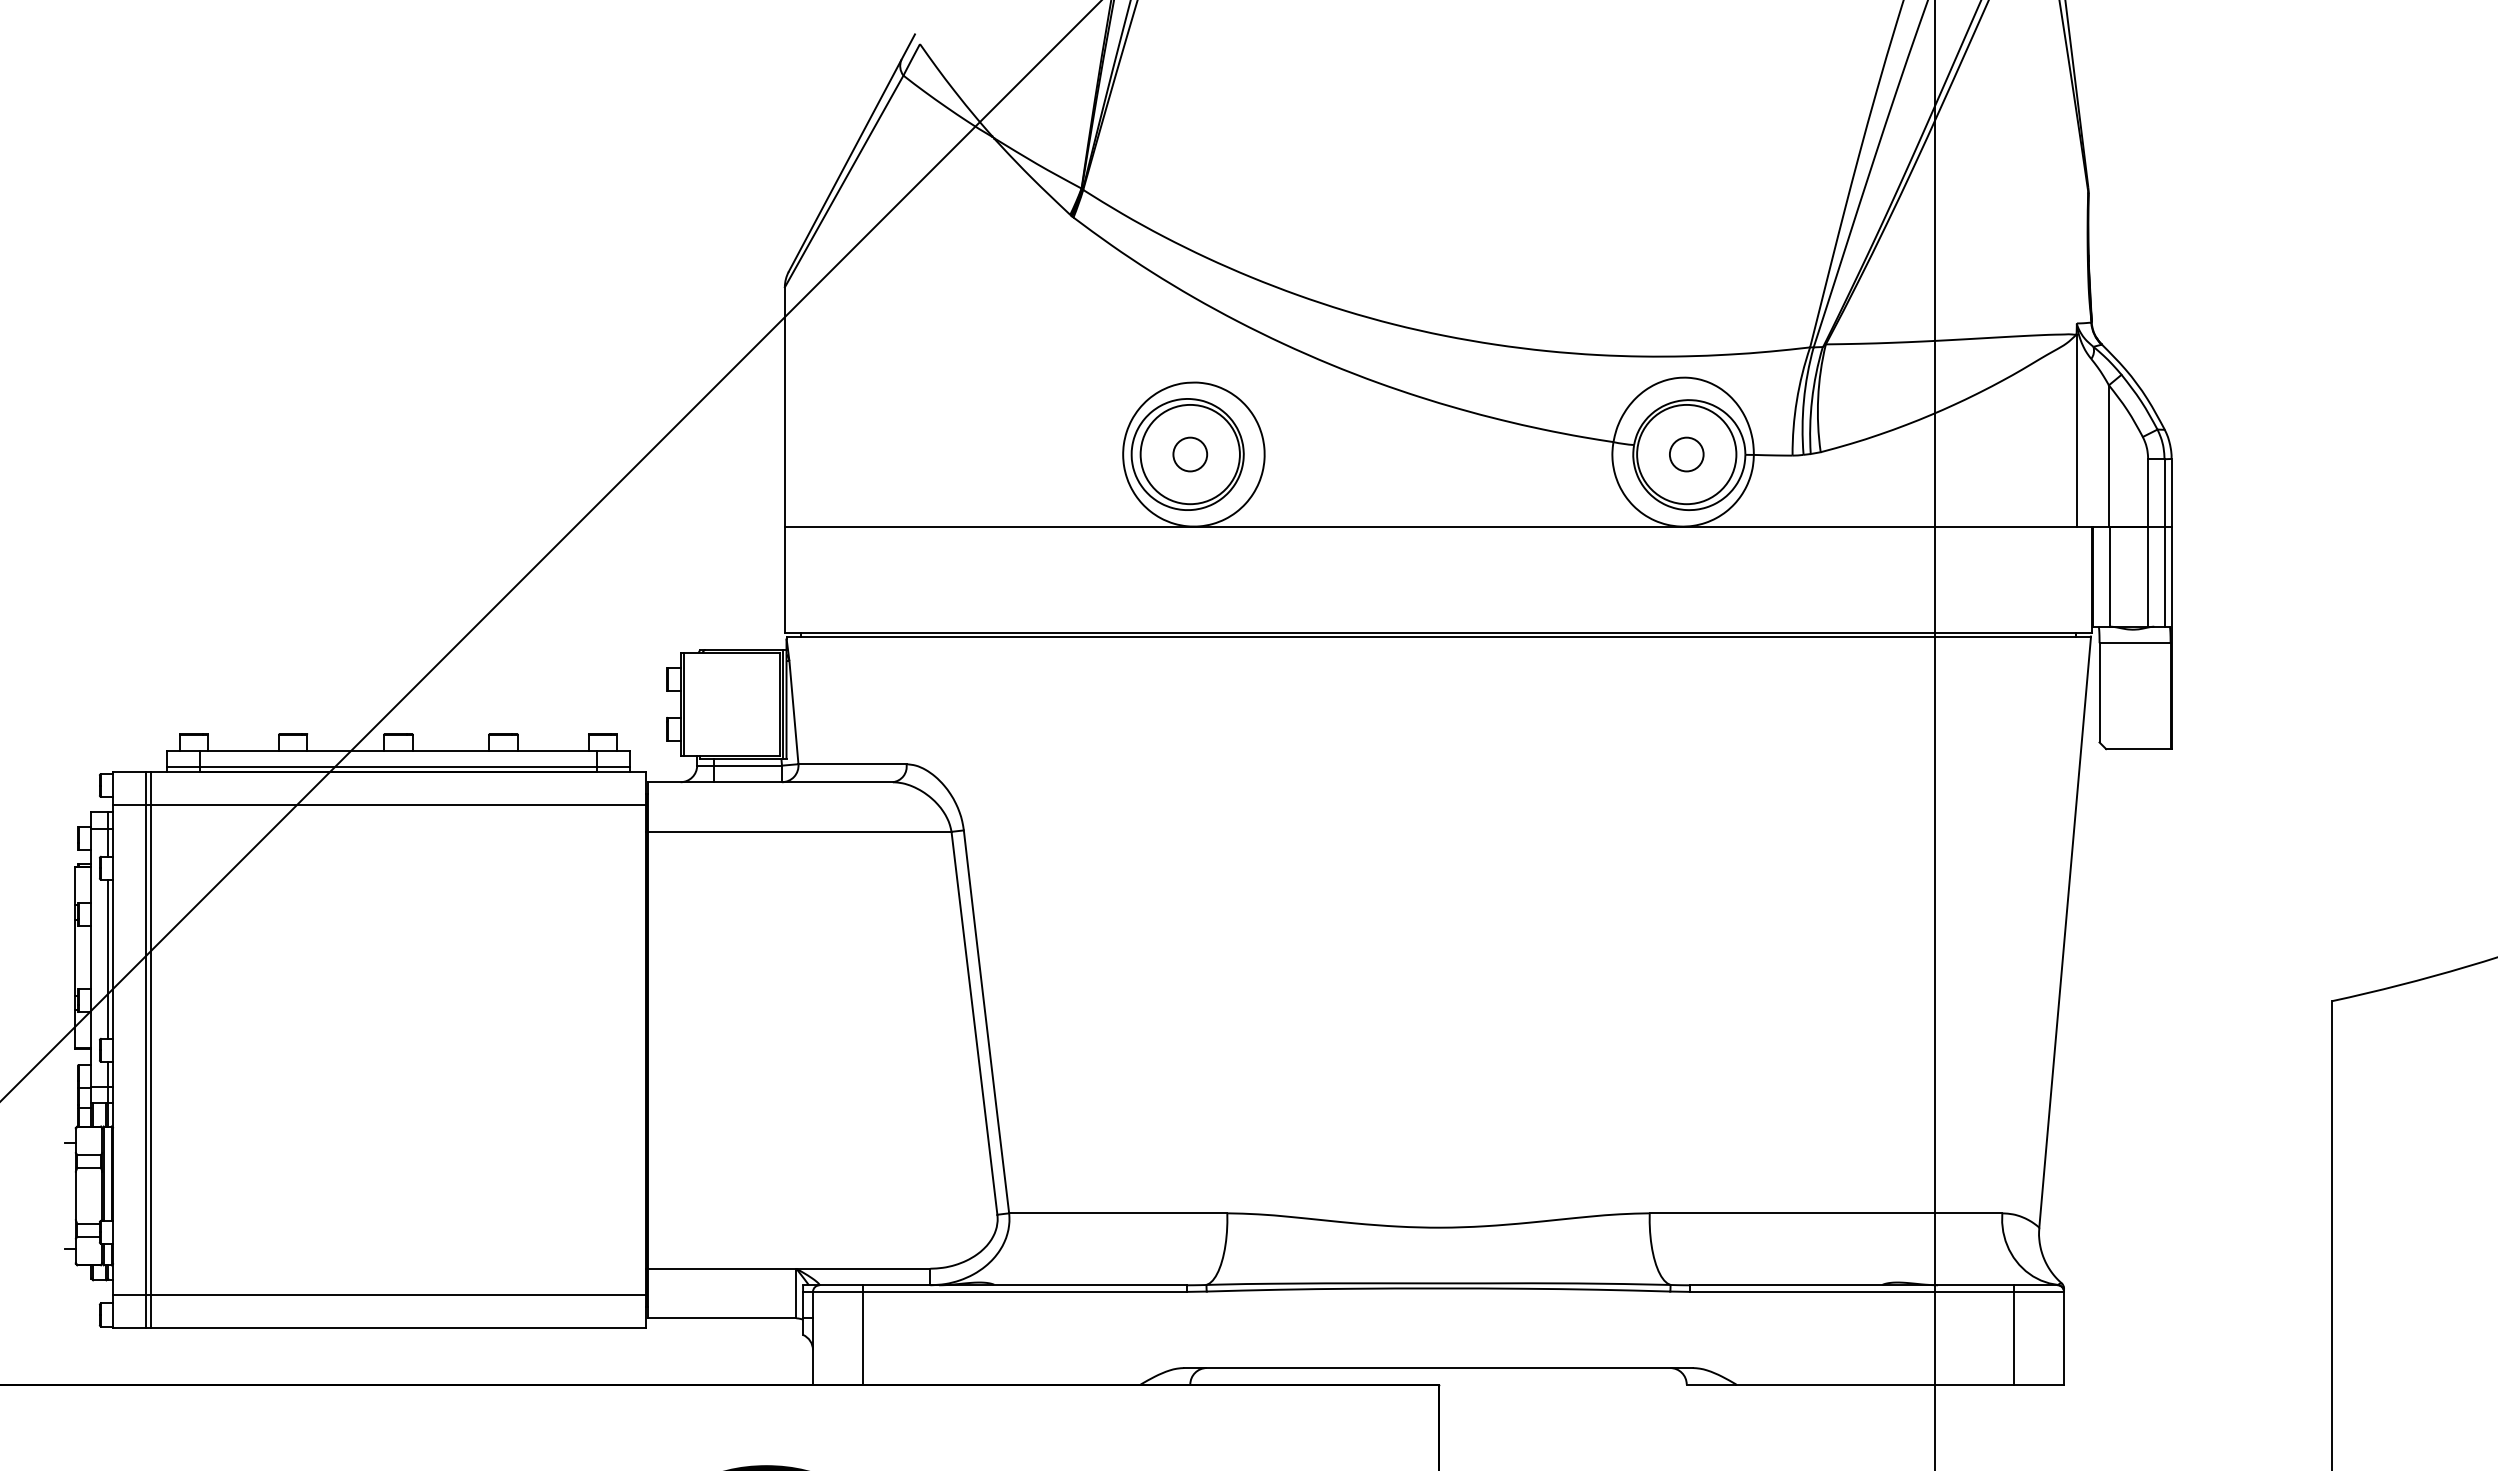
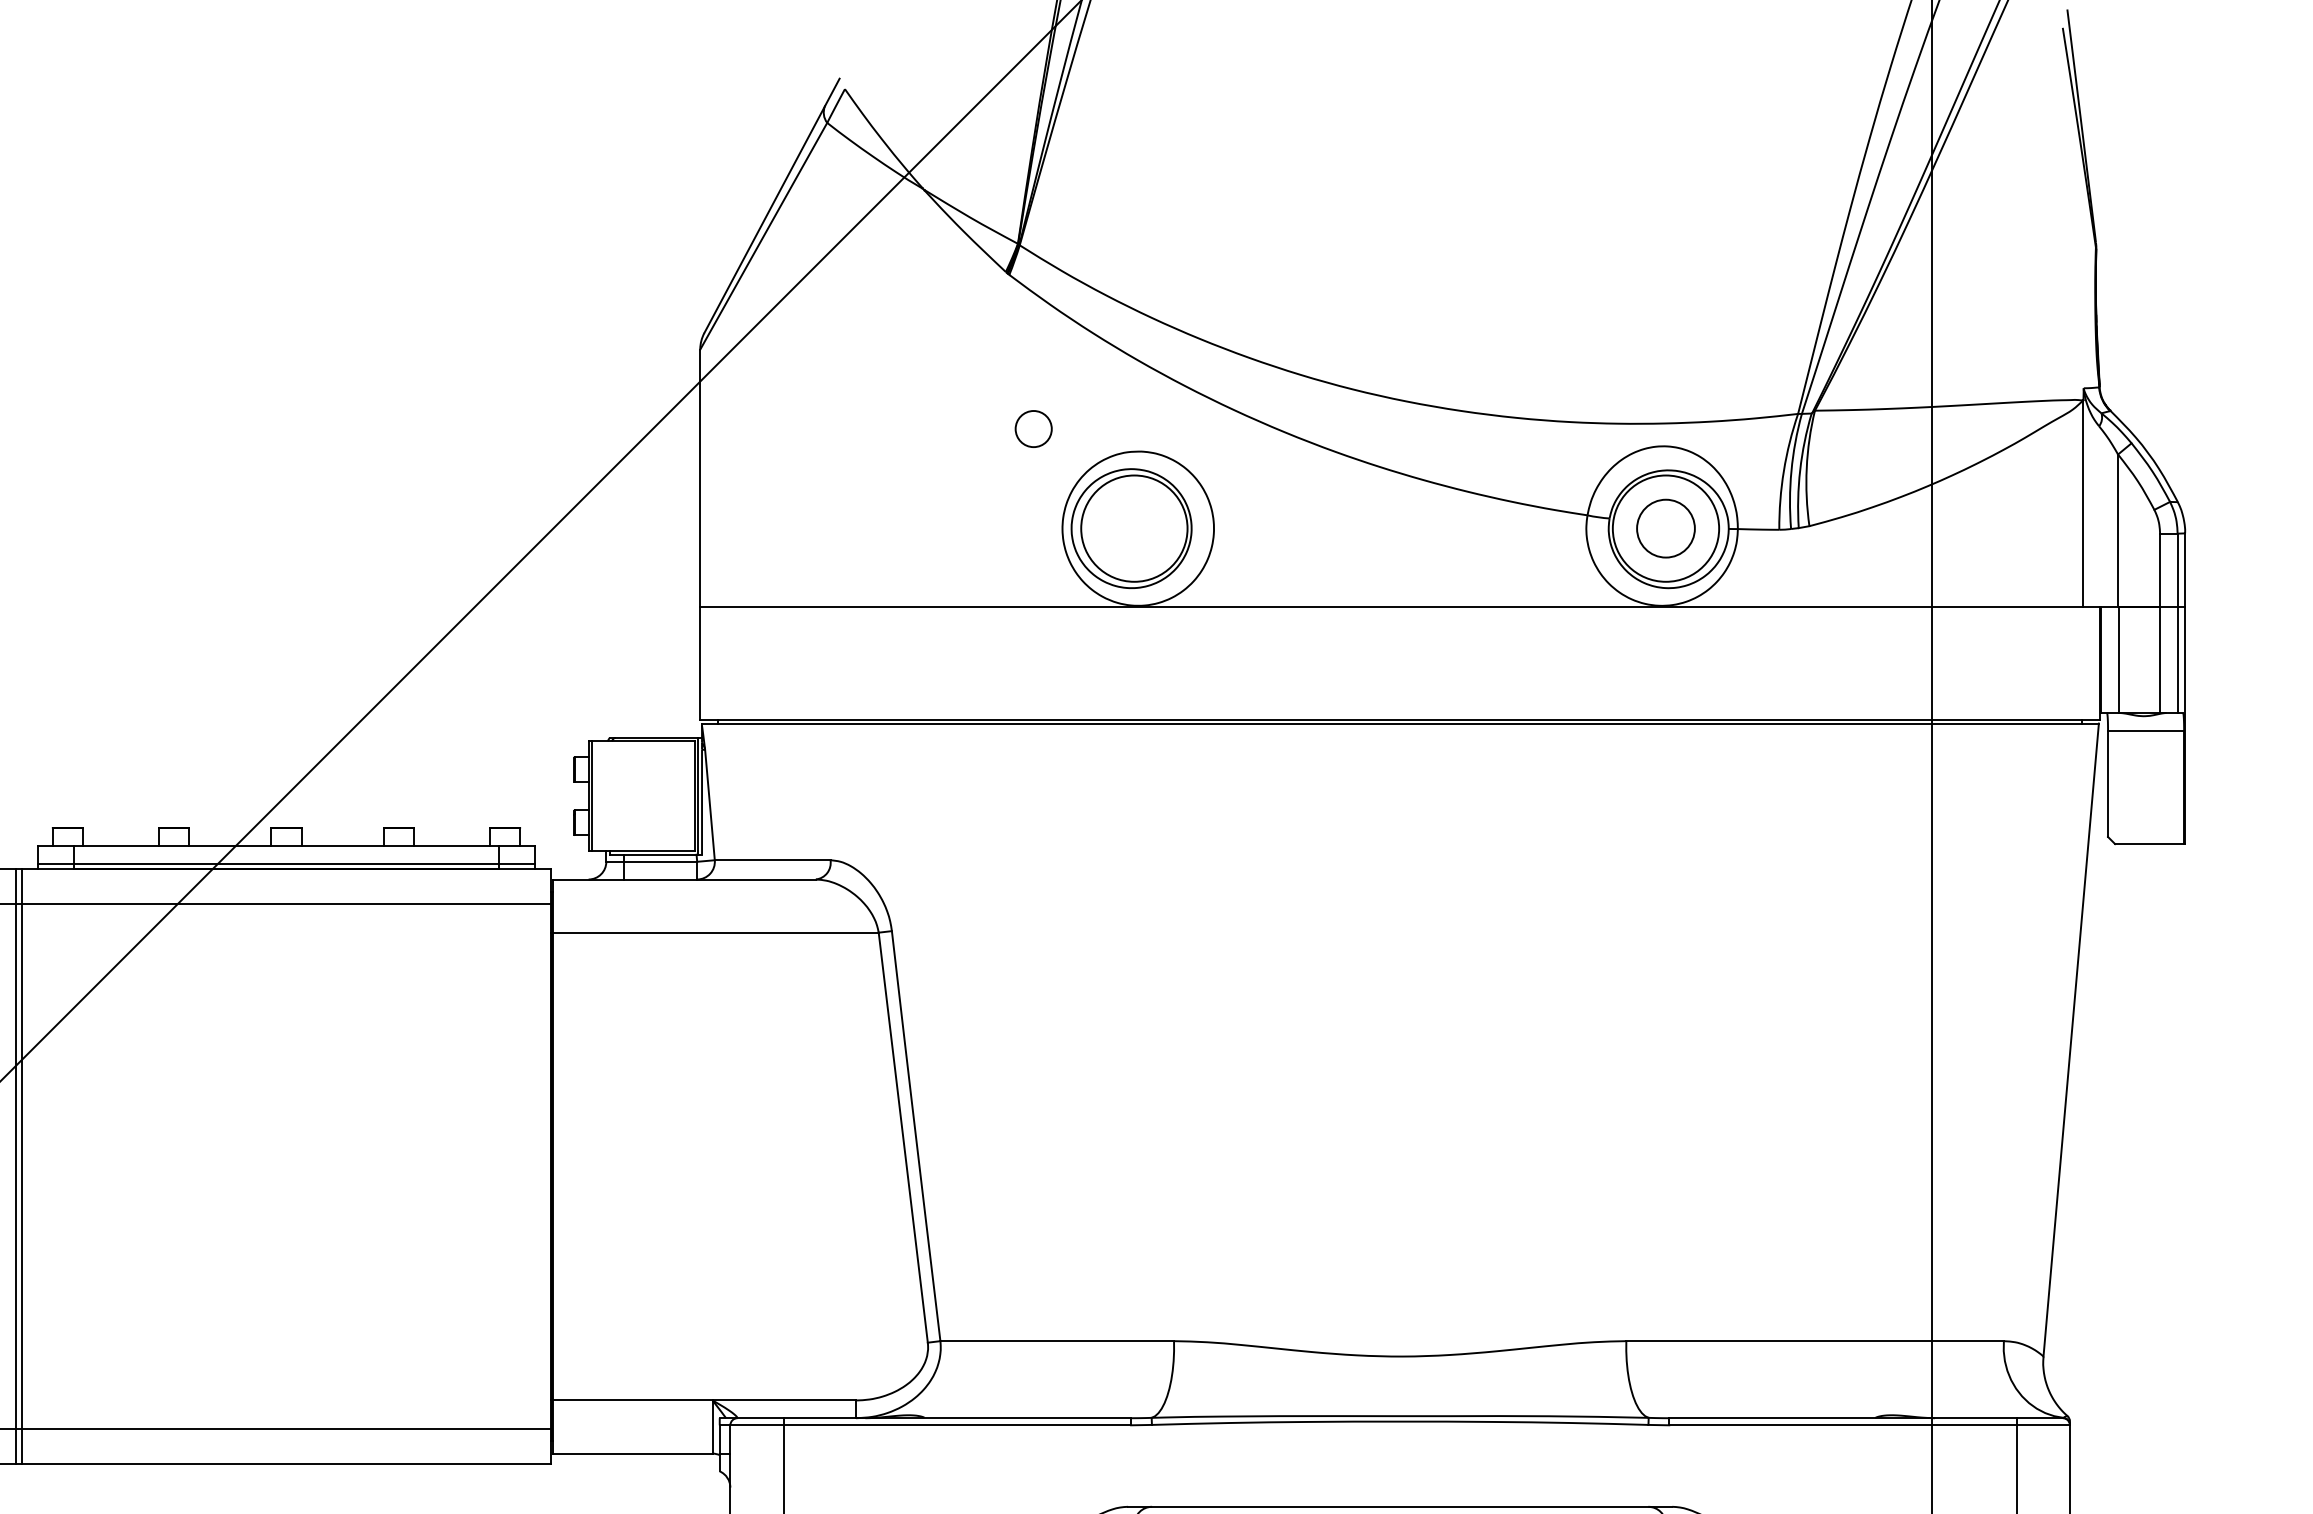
circle: (1190, 454) -> (1033, 429), moved
circle: (1686, 454) -> (1665, 528), size x1.6

